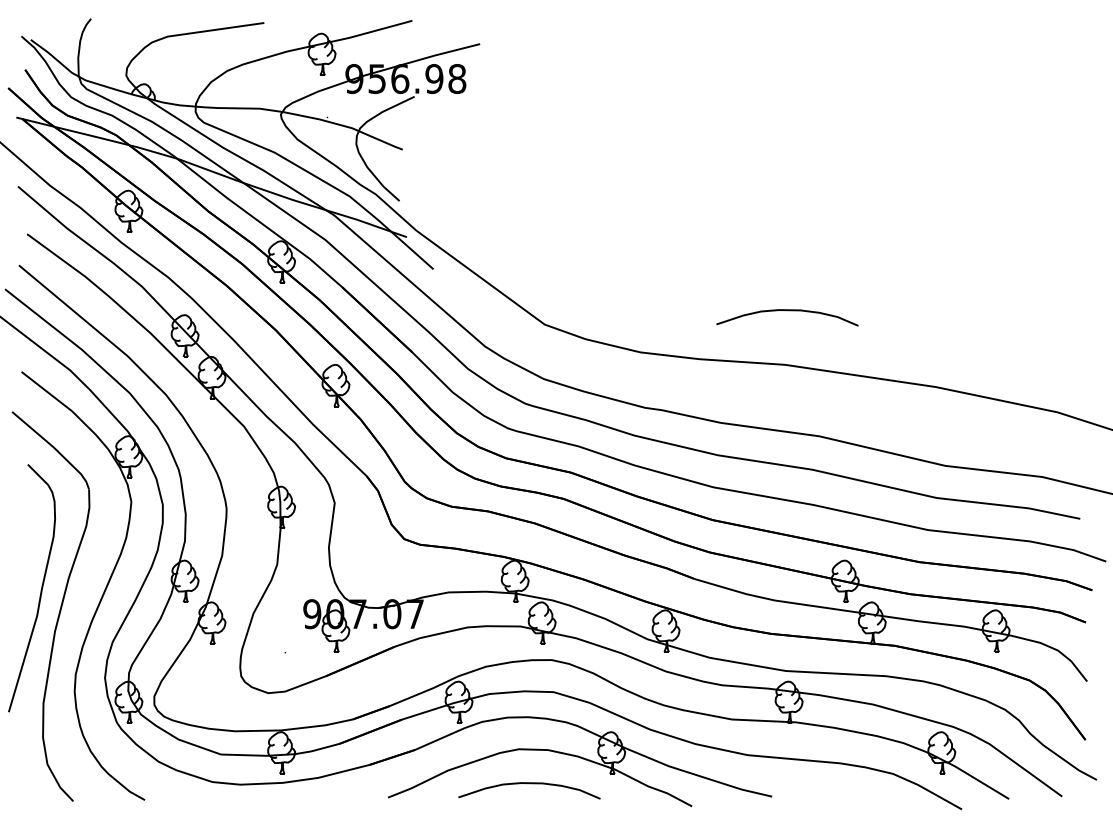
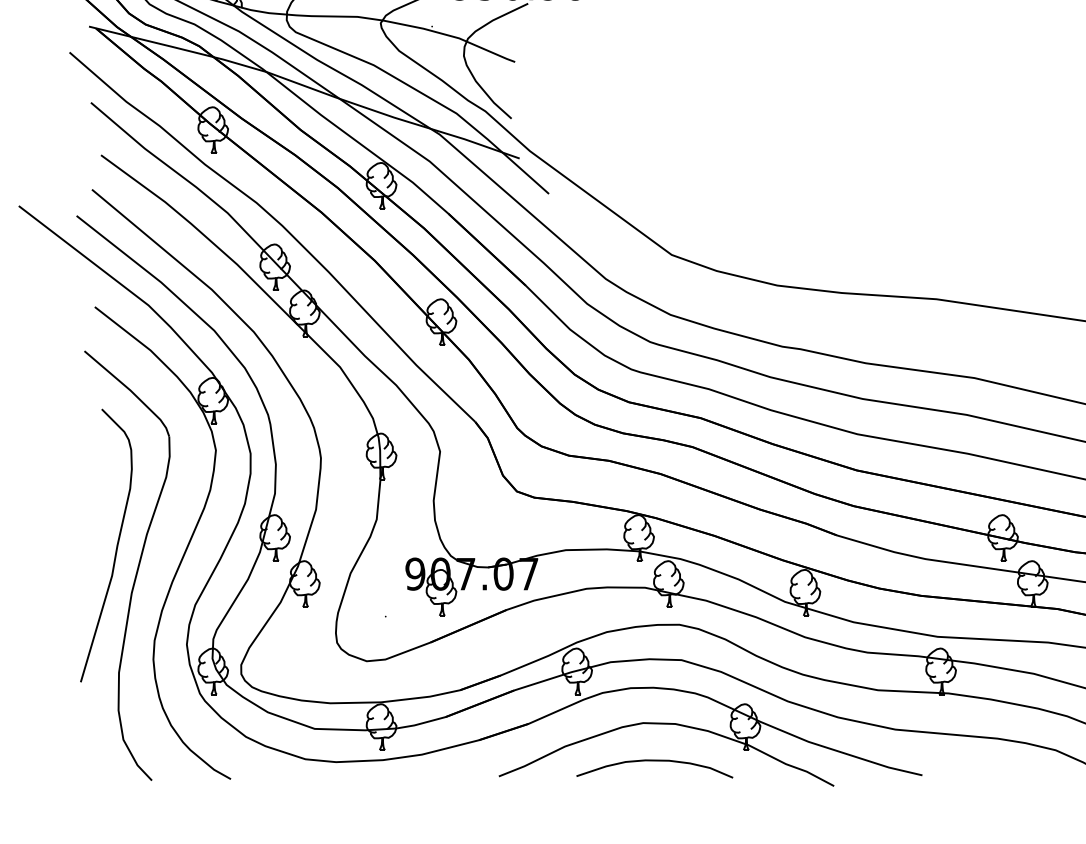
curve: (787, 311) -> (939, 240), removed

